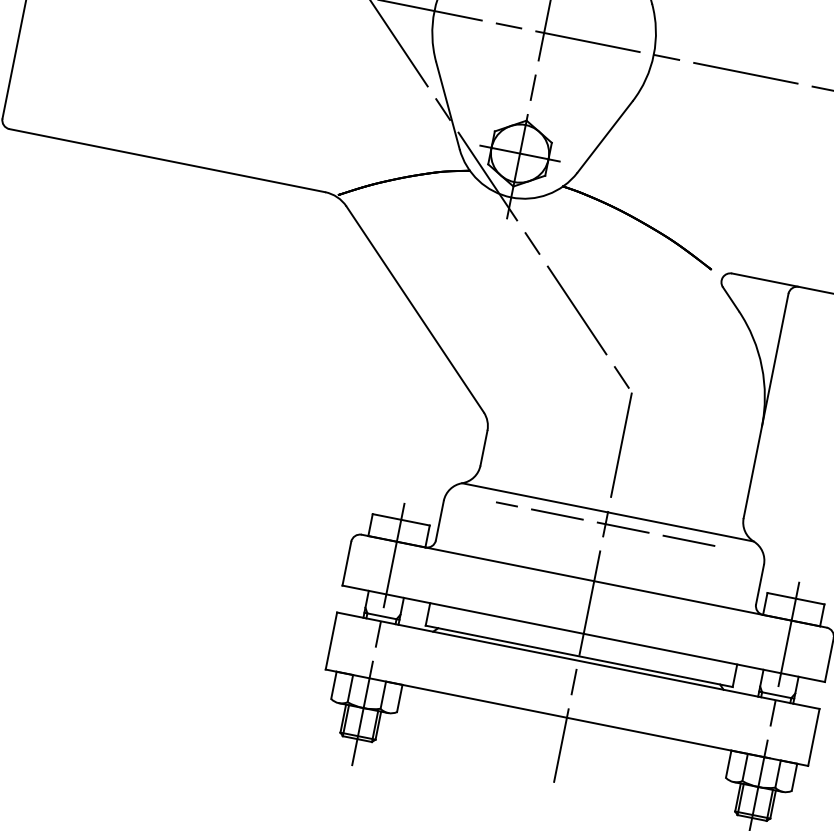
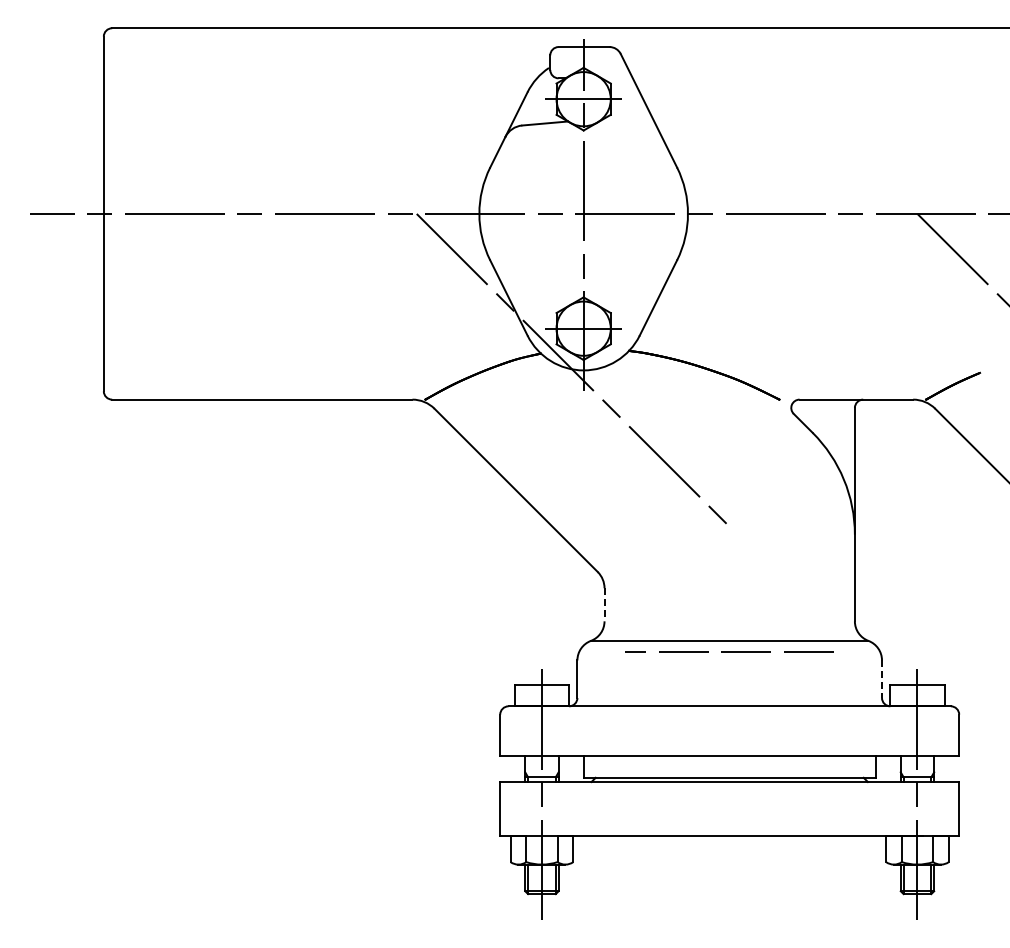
line: (484, 447) -> (604, 604), solid -> dashed
line: (760, 585) -> (882, 679), solid -> dashed
line: (592, 587) -> (729, 712), removed

